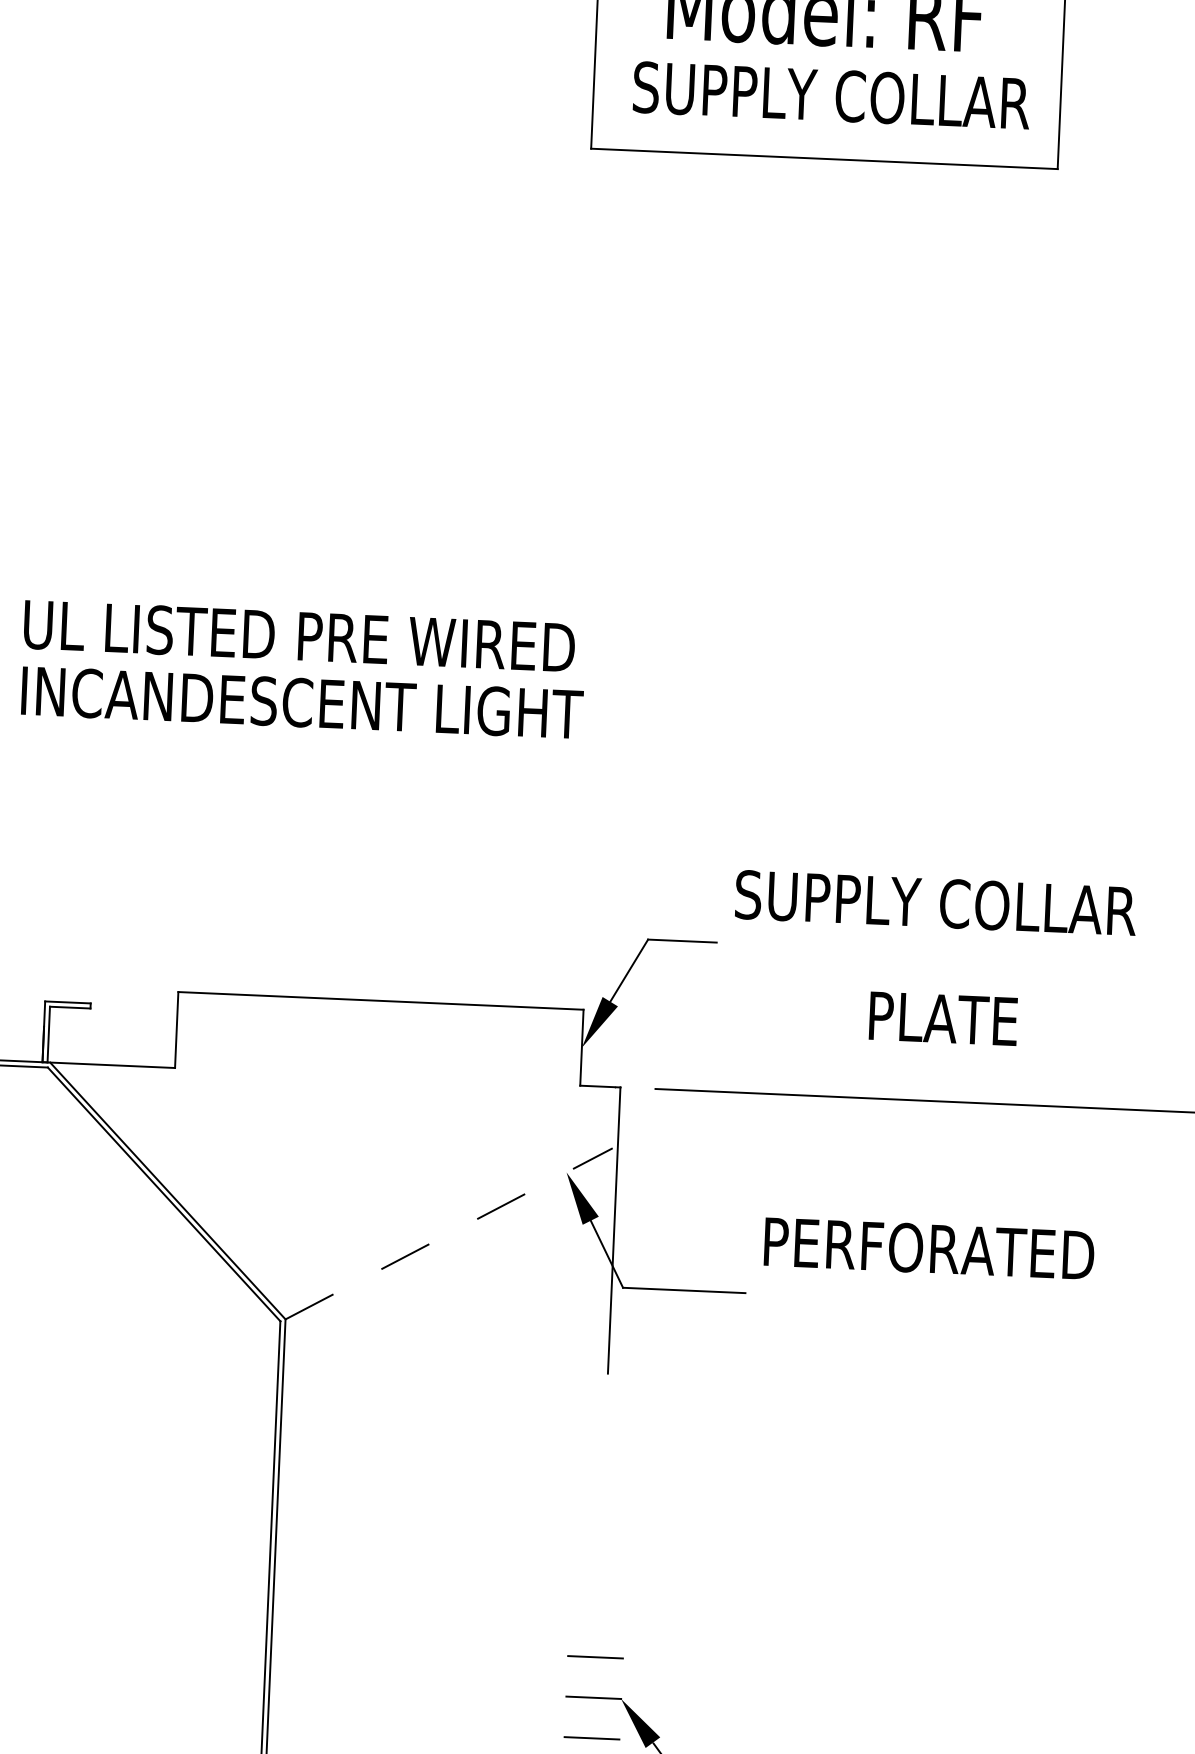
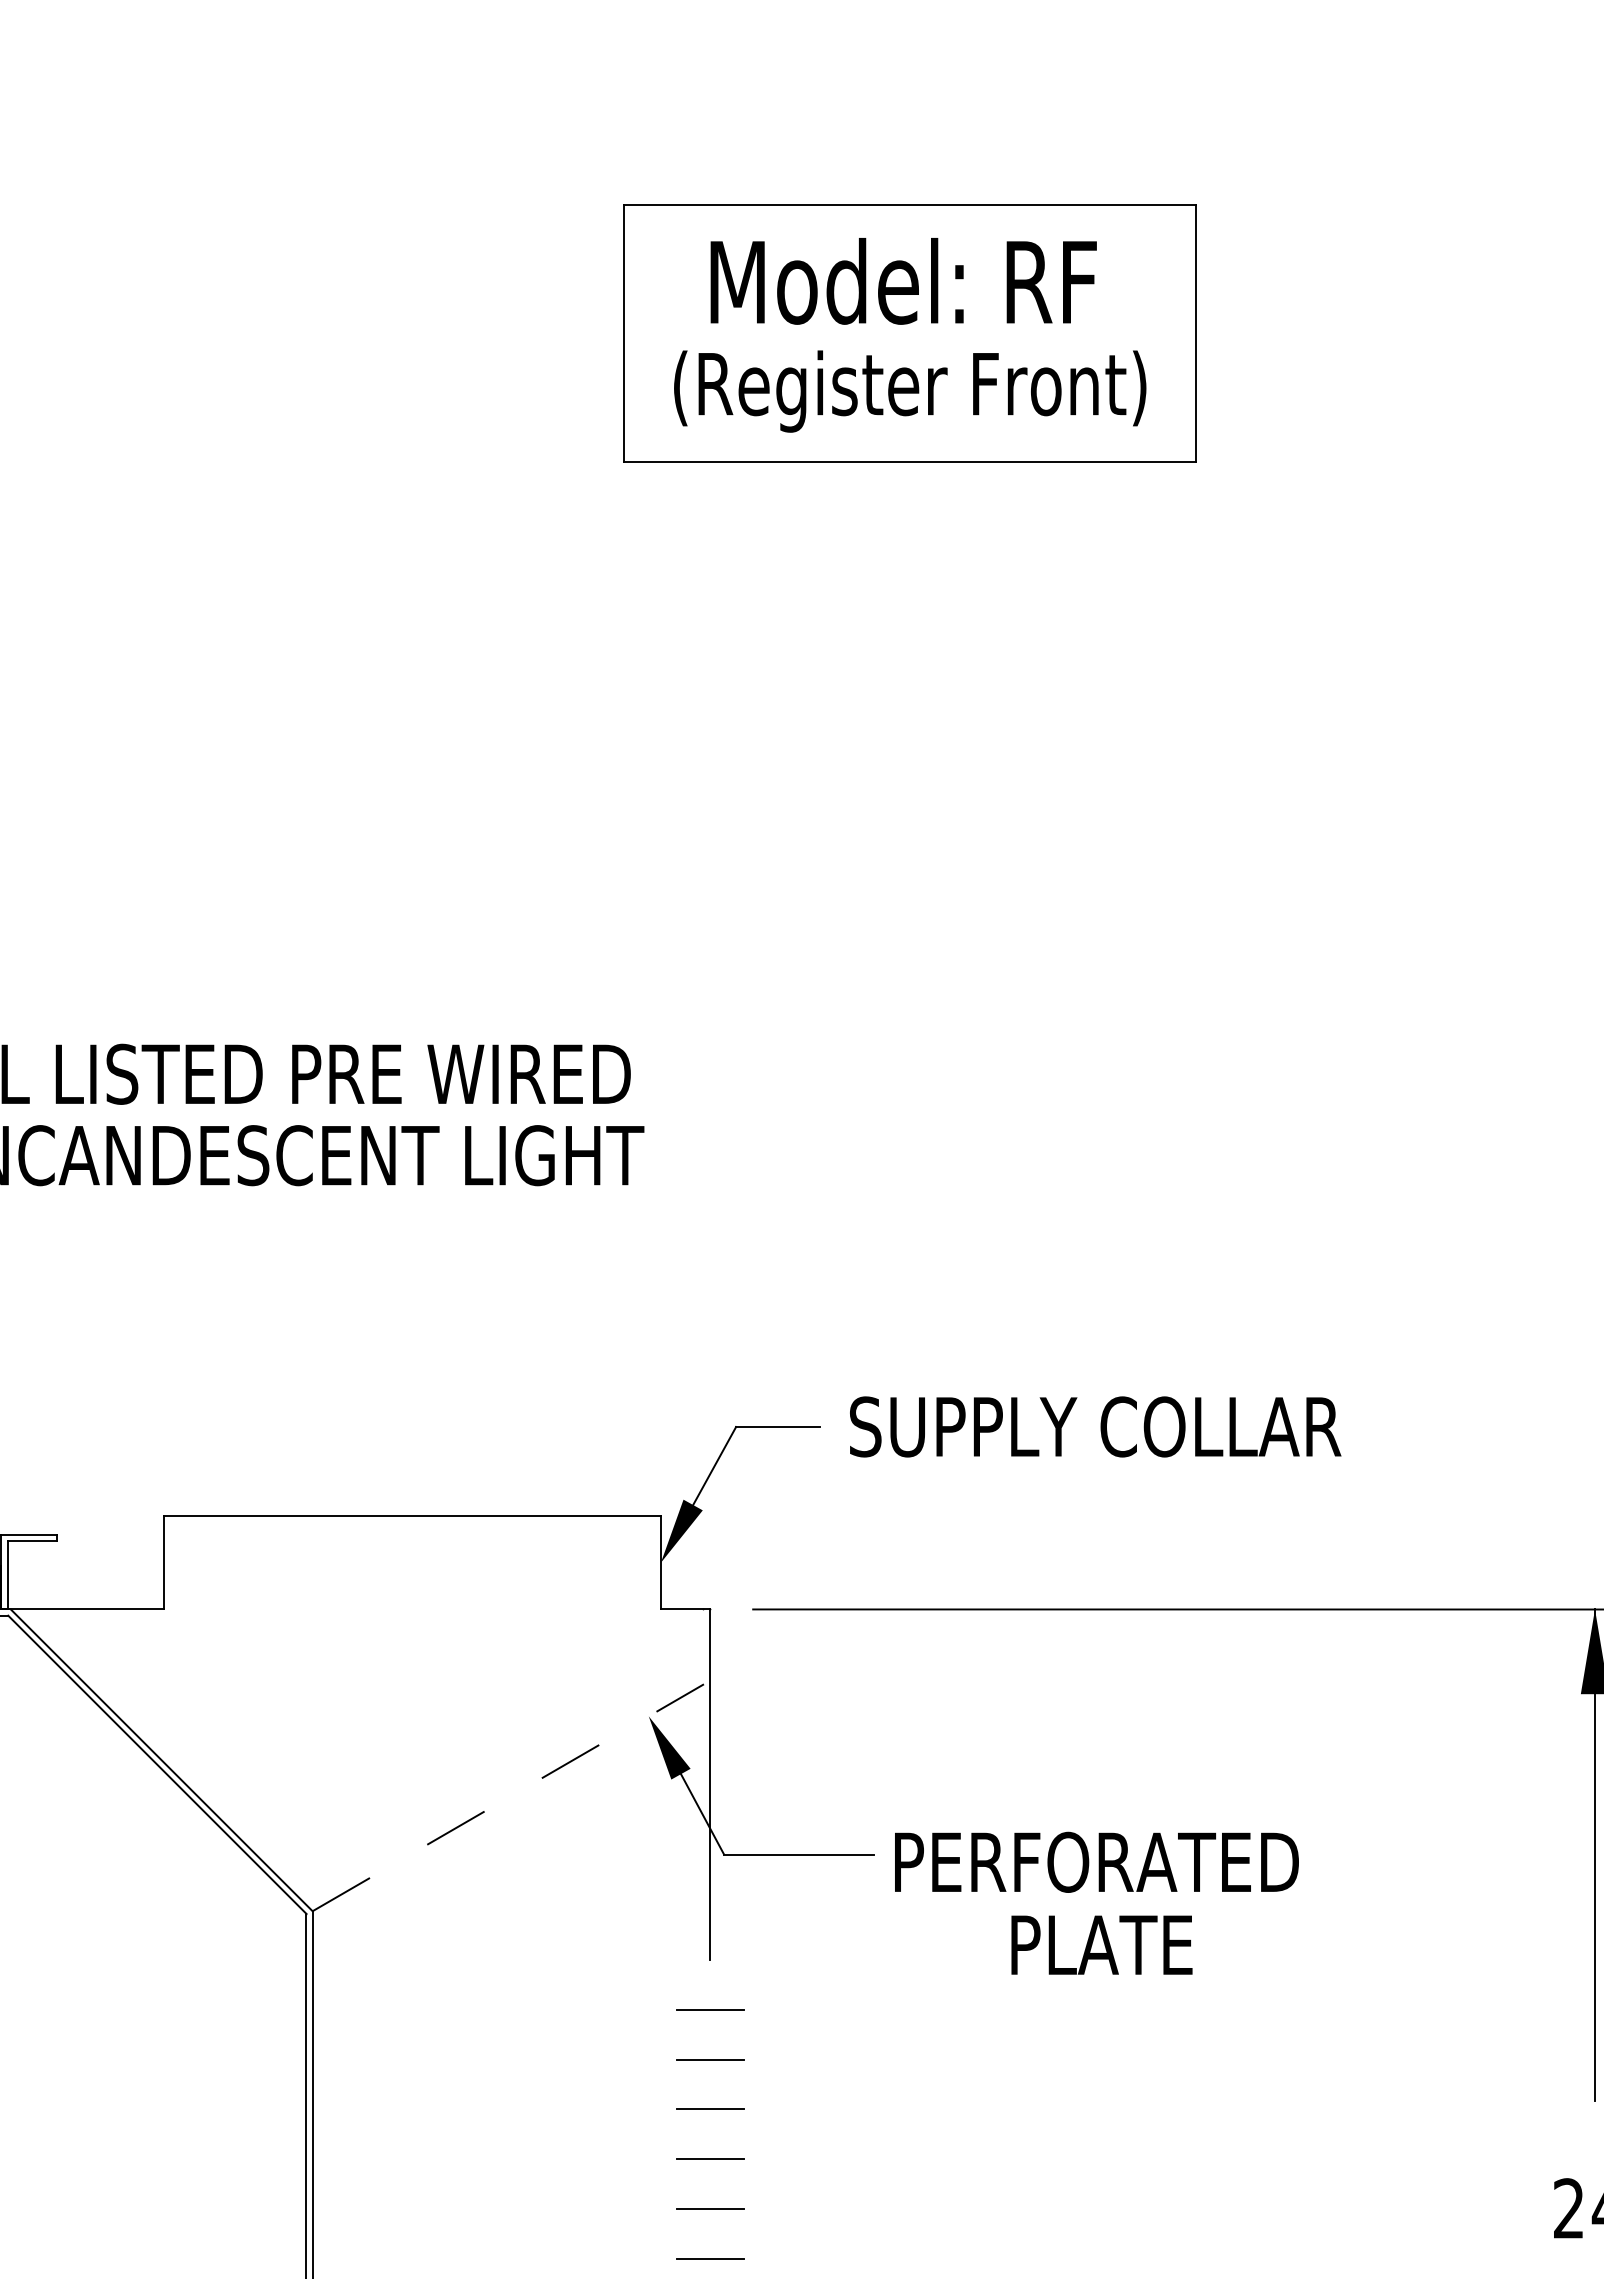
text: (831, 101) -> (915, 391), SUPPLY COLLAR -> (Register Front)
text: (935, 902) -> (1095, 1426), moved
text: (943, 1018) -> (1101, 1944), moved
text: (929, 1248) -> (1096, 1861), moved
line: (605, 1414) -> (709, 2010), added
line: (603, 1454) -> (709, 2059), added
line: (602, 1495) -> (709, 2109), added
line: (600, 1535) -> (709, 2159), added
line: (598, 1575) -> (709, 2208), added
line: (596, 1616) -> (709, 2258), added

